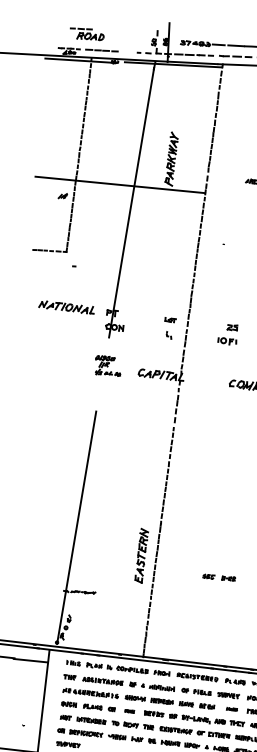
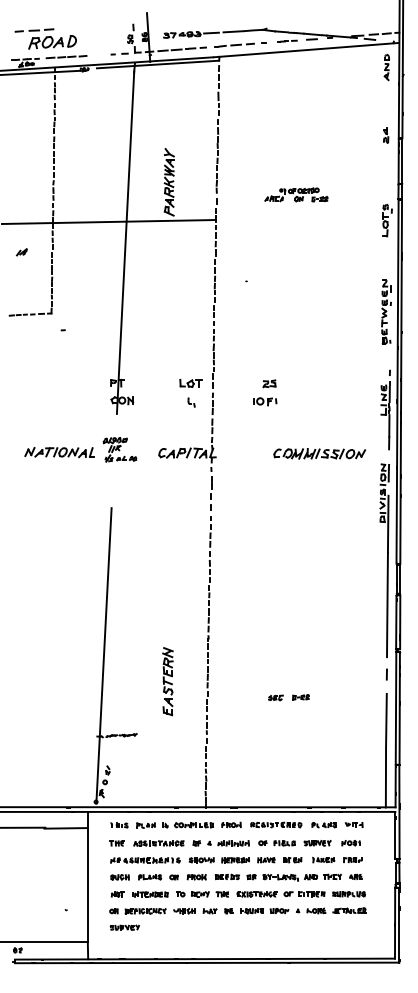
part: (86, 33) -> (45, 38), size x1.43
part: (62, 196) -> (21, 252), moved
part: (66, 307) -> (59, 452), moved
part: (170, 320) -> (190, 383), size x1.67
part: (141, 555) -> (167, 681), moved
part: (231, 708) -> (323, 859), size x1.67
part: (129, 711) -> (196, 877), size x1.67

